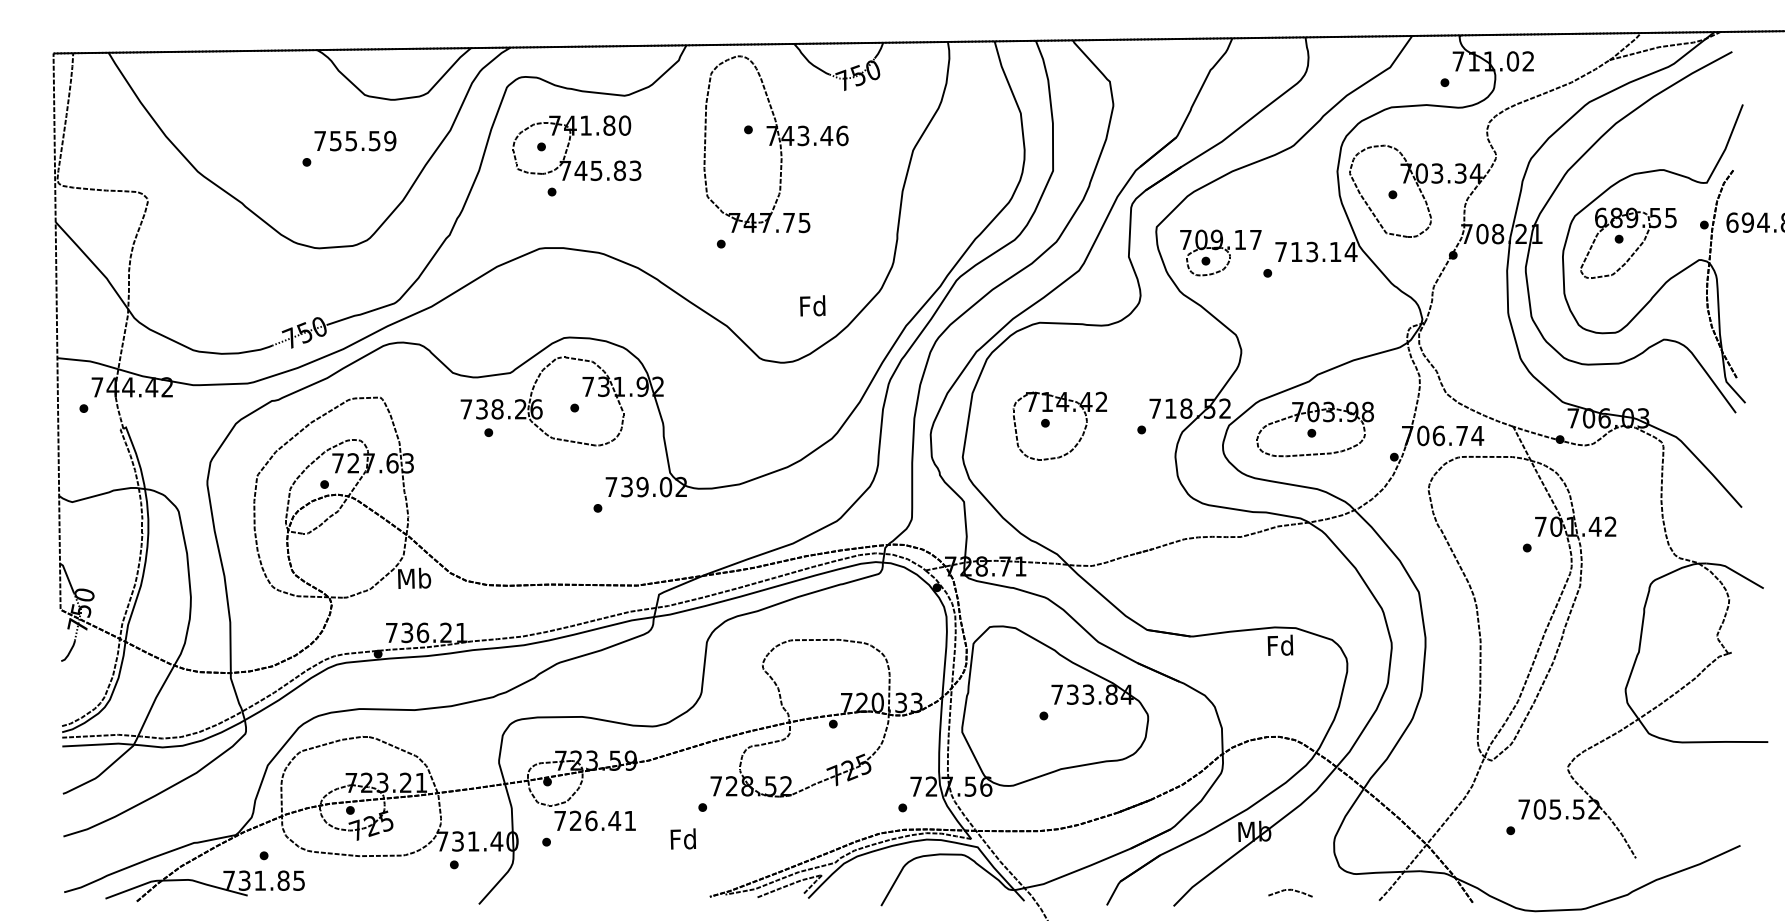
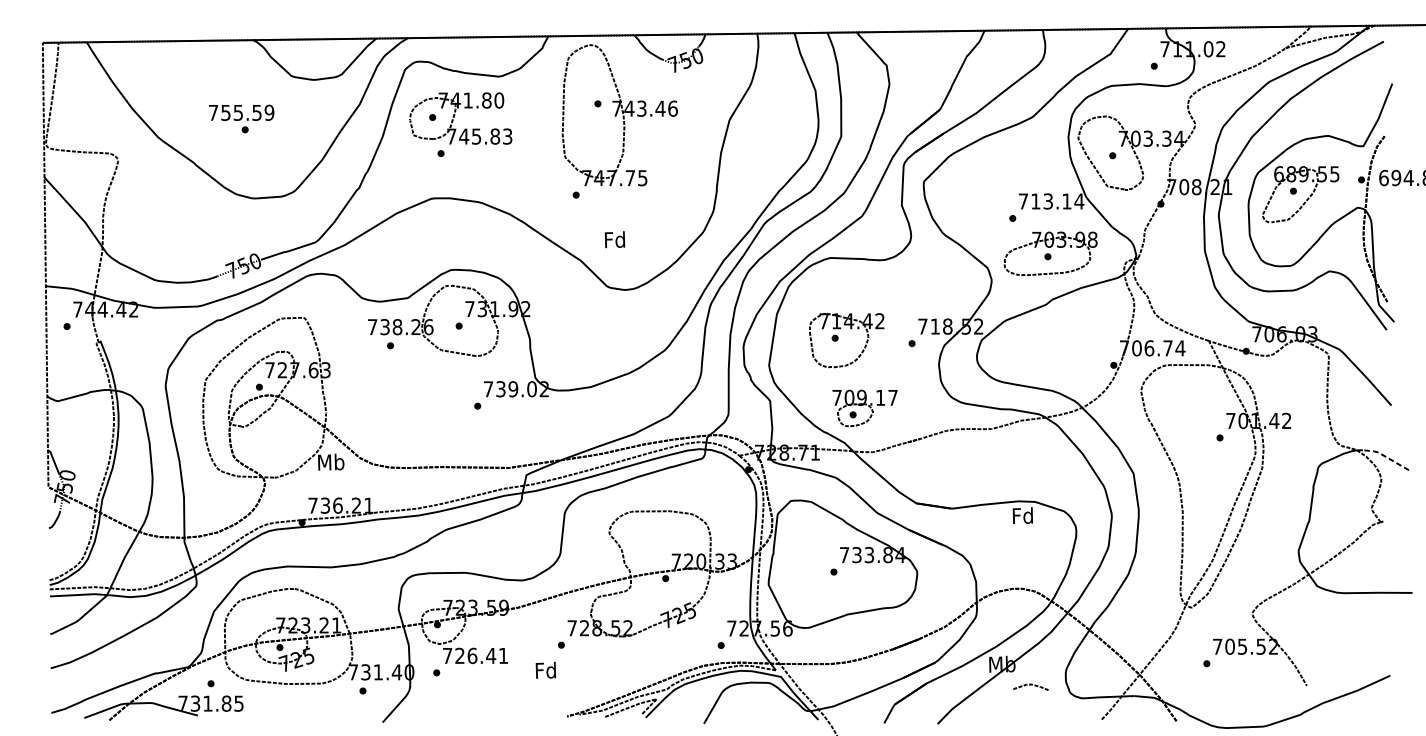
text: (355, 140) -> (241, 112), moved
part: (1220, 252) -> (864, 407), moved
text: (812, 305) -> (614, 239), moved
part: (1314, 429) -> (1050, 253), moved
line: (1734, 571) -> (1385, 456), solid -> dashed
line: (1290, 890) -> (1030, 685), moved

